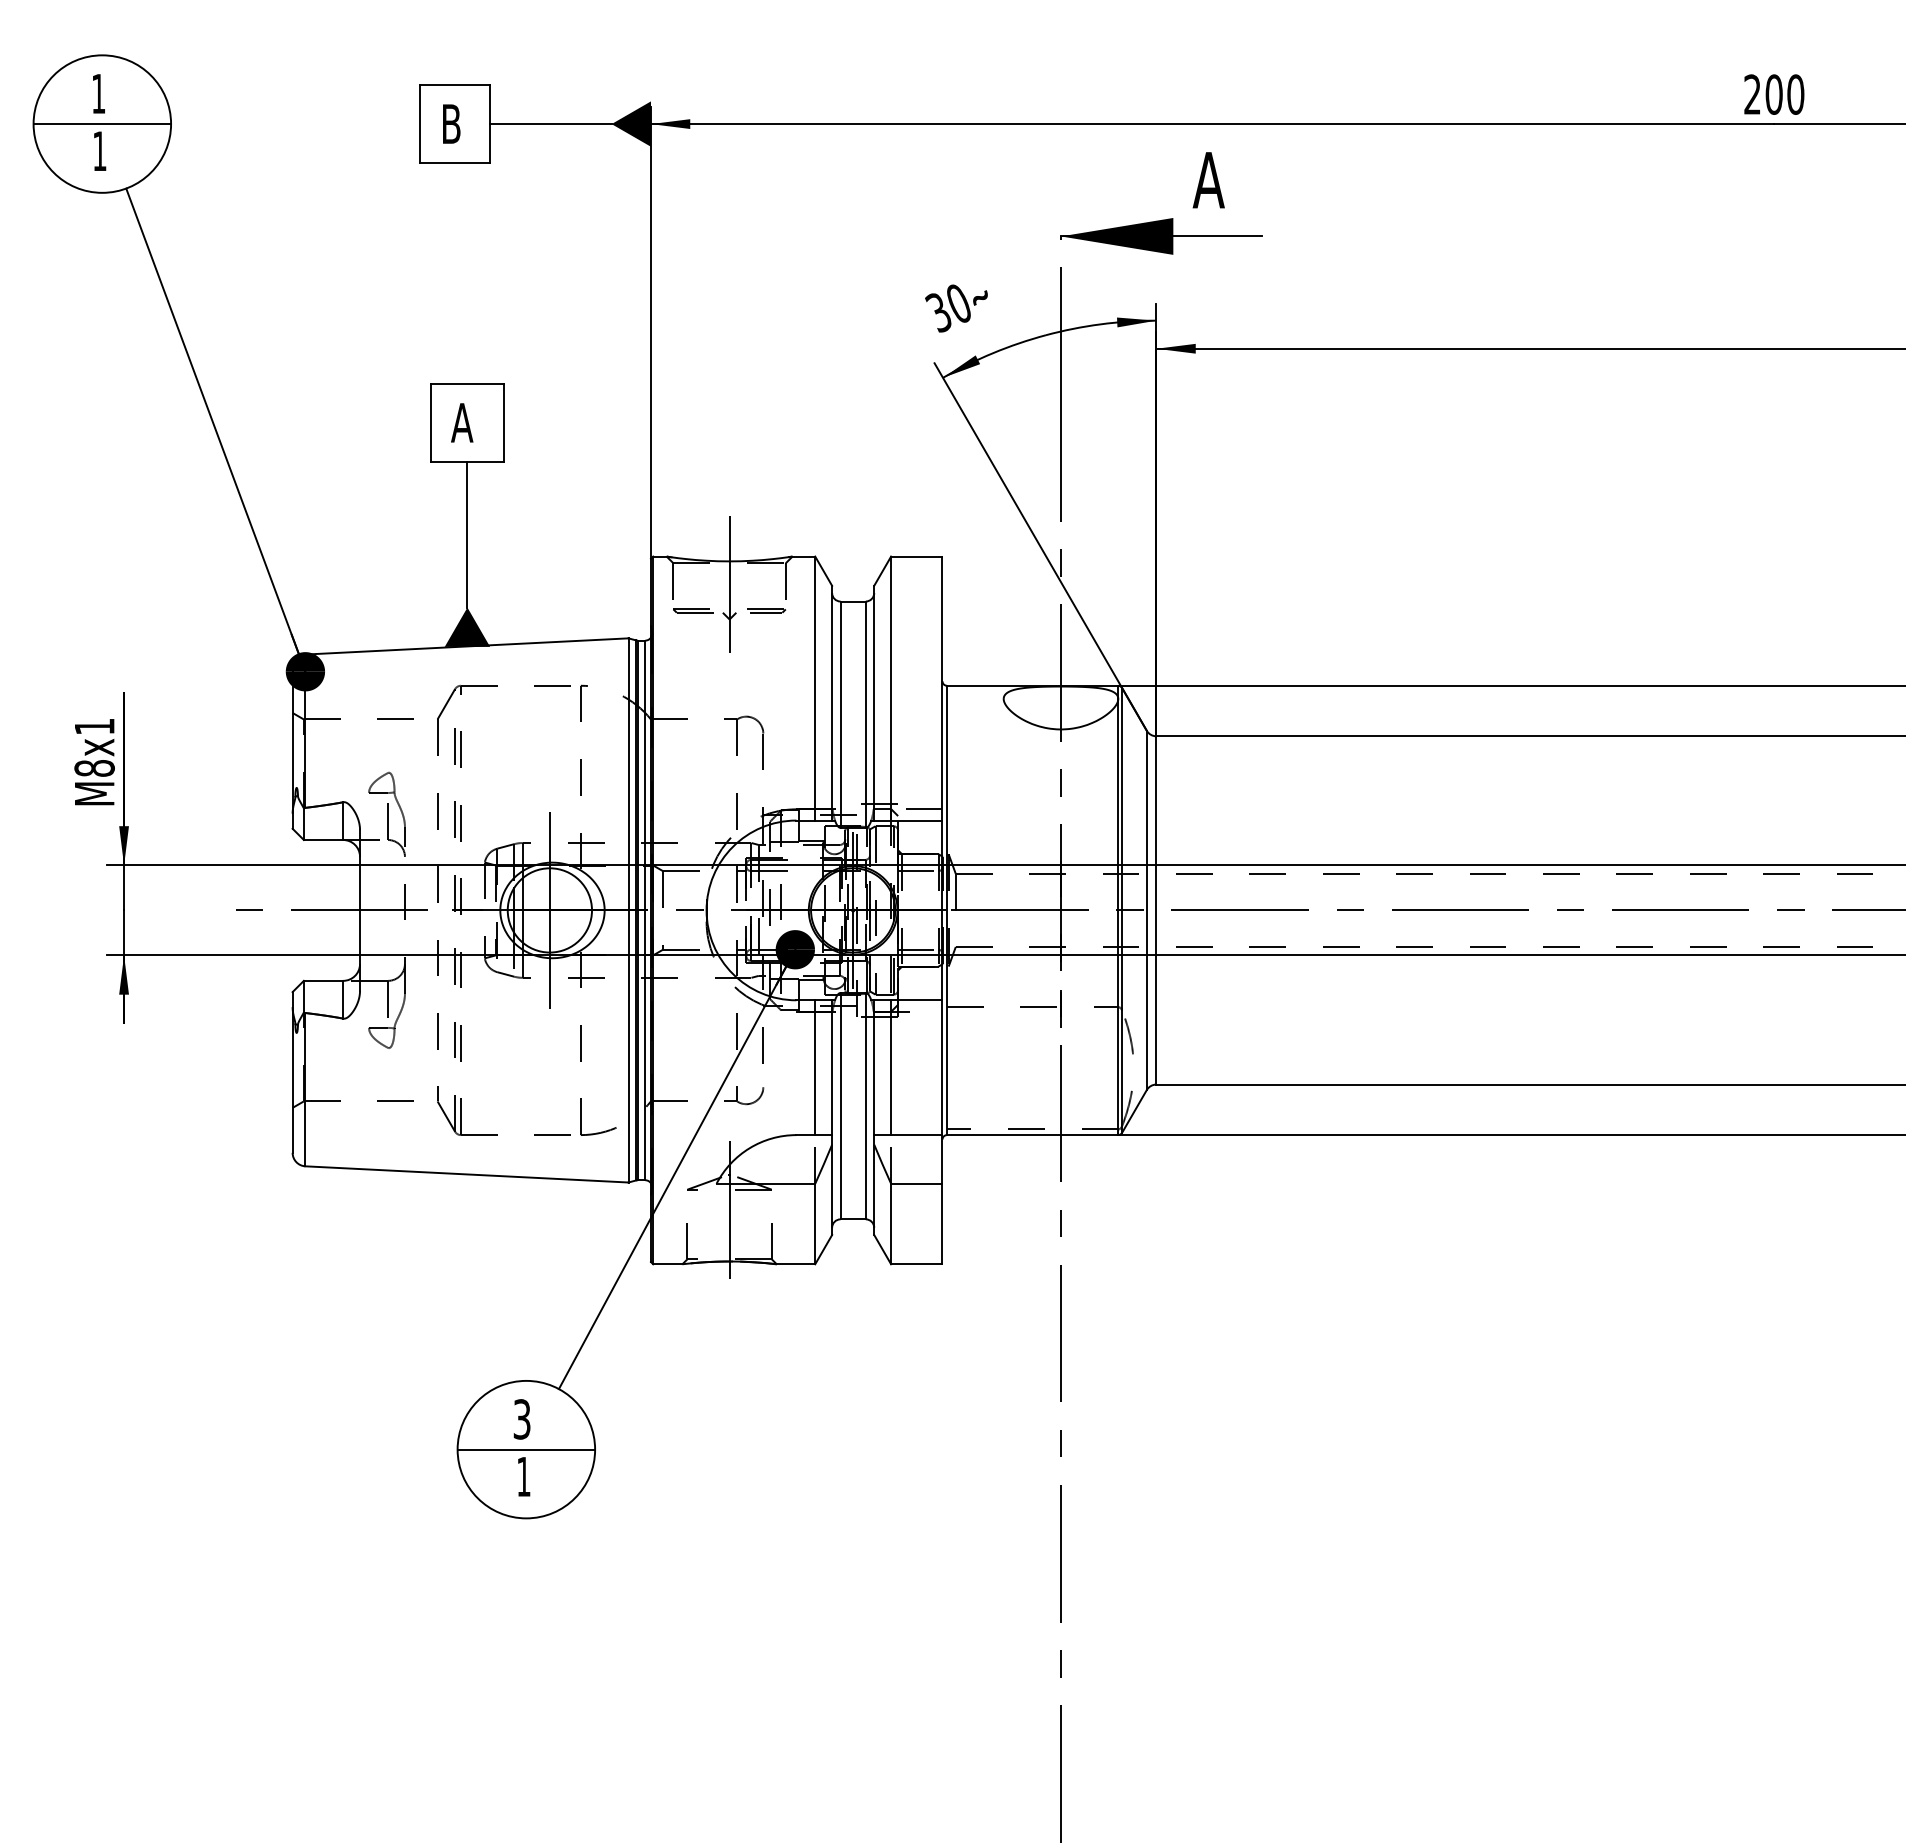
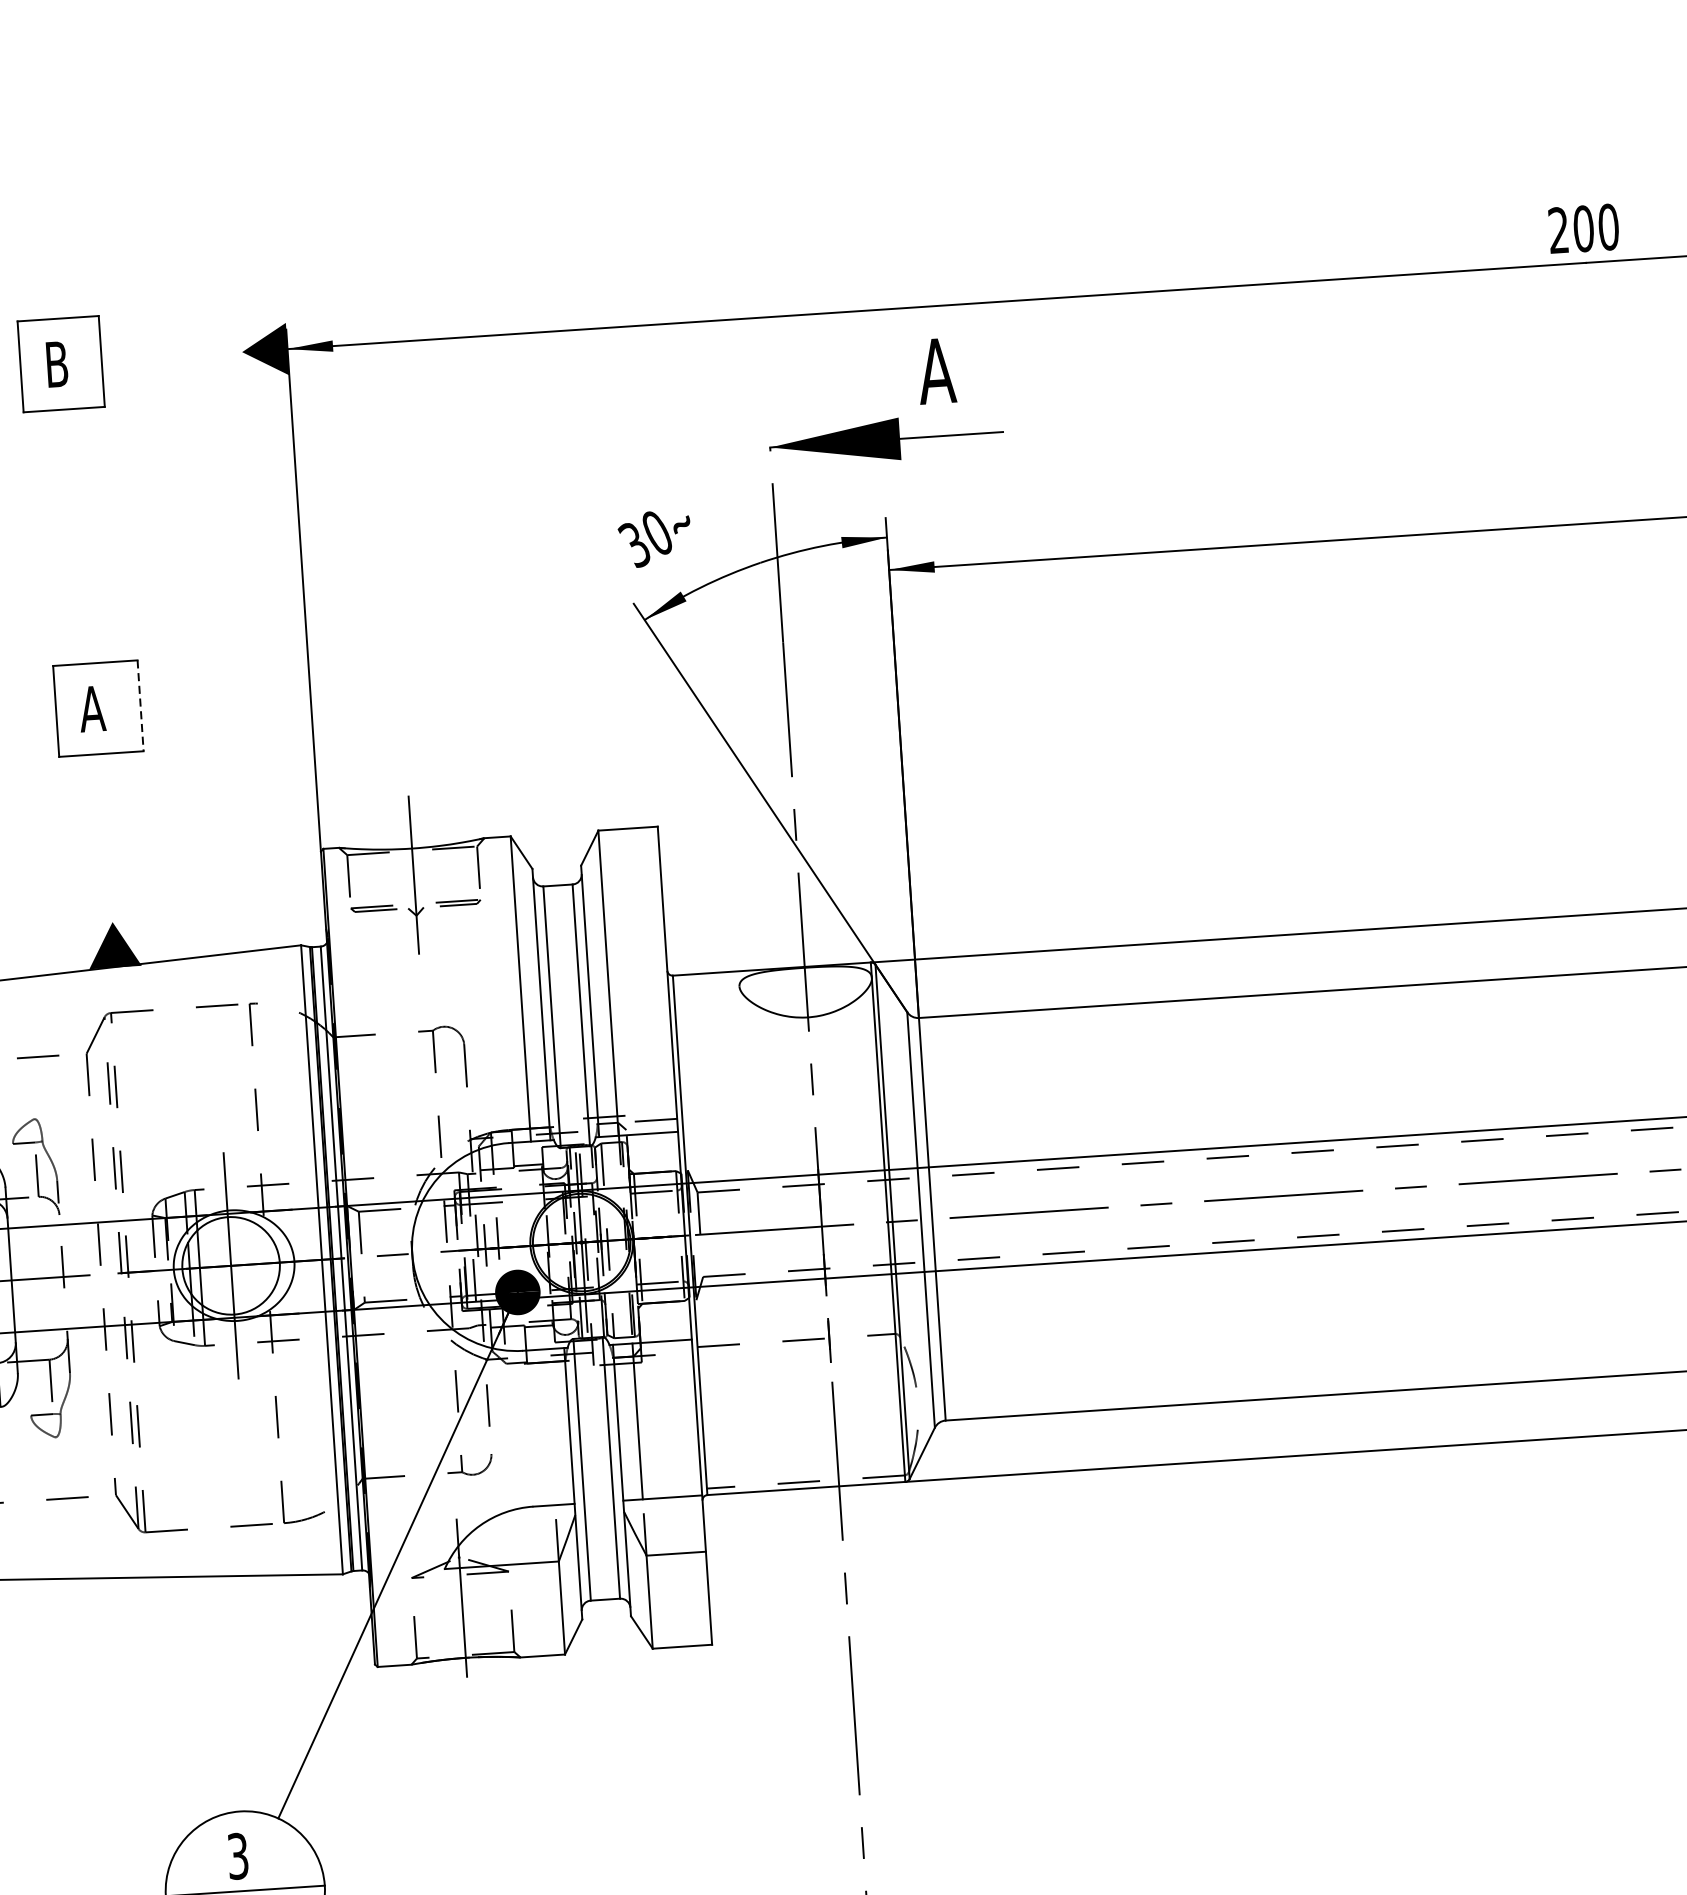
line: (550, 124) -> (171, 357), removed
line: (503, 423) -> (140, 706), solid -> dashed
line: (467, 534) -> (107, 837), removed
line: (815, 1067) -> (550, 1427), removed

